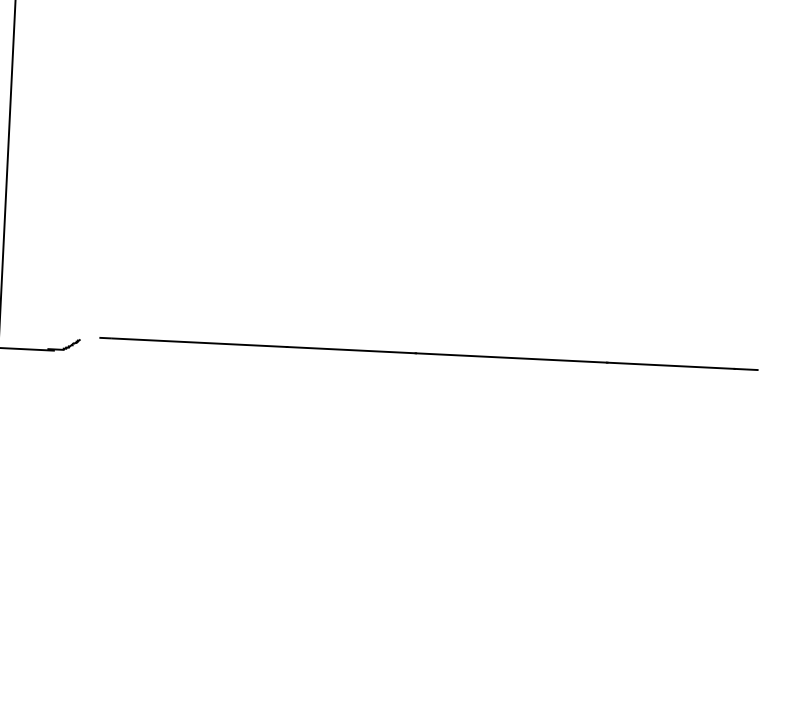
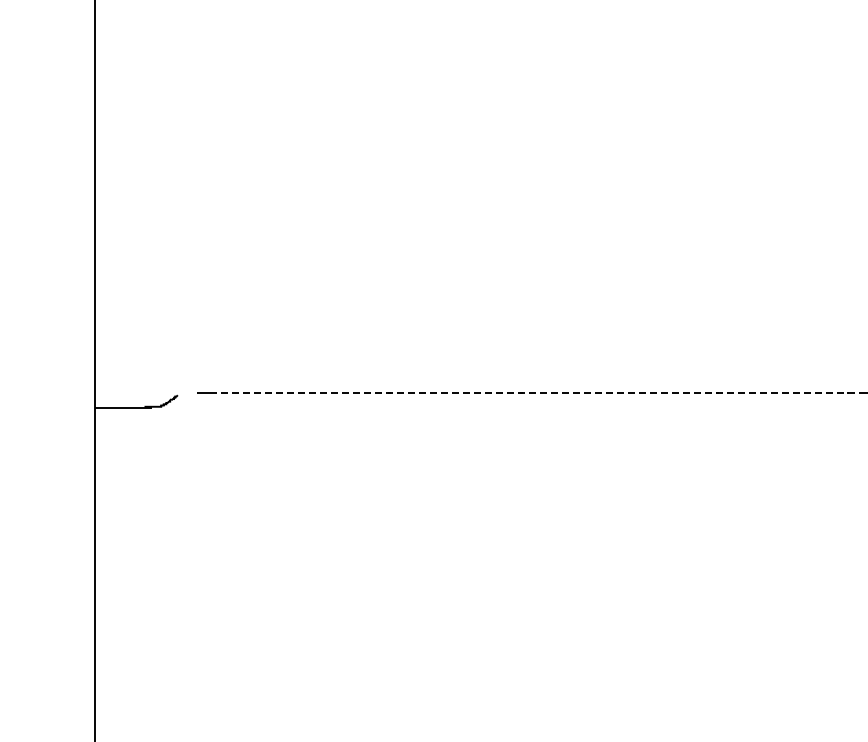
line: (428, 353) -> (534, 392), solid -> dashed

